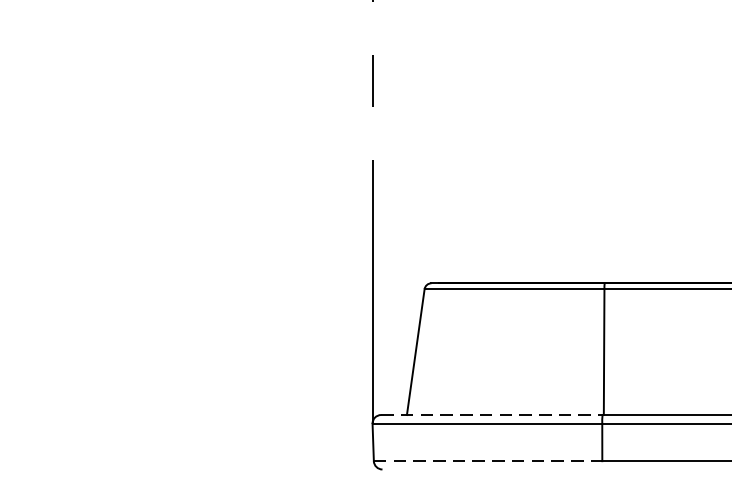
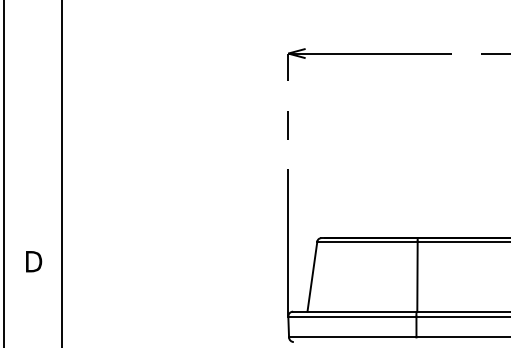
line: (491, 414) -> (354, 311), dashed -> solid
line: (487, 461) -> (352, 337), dashed -> solid

